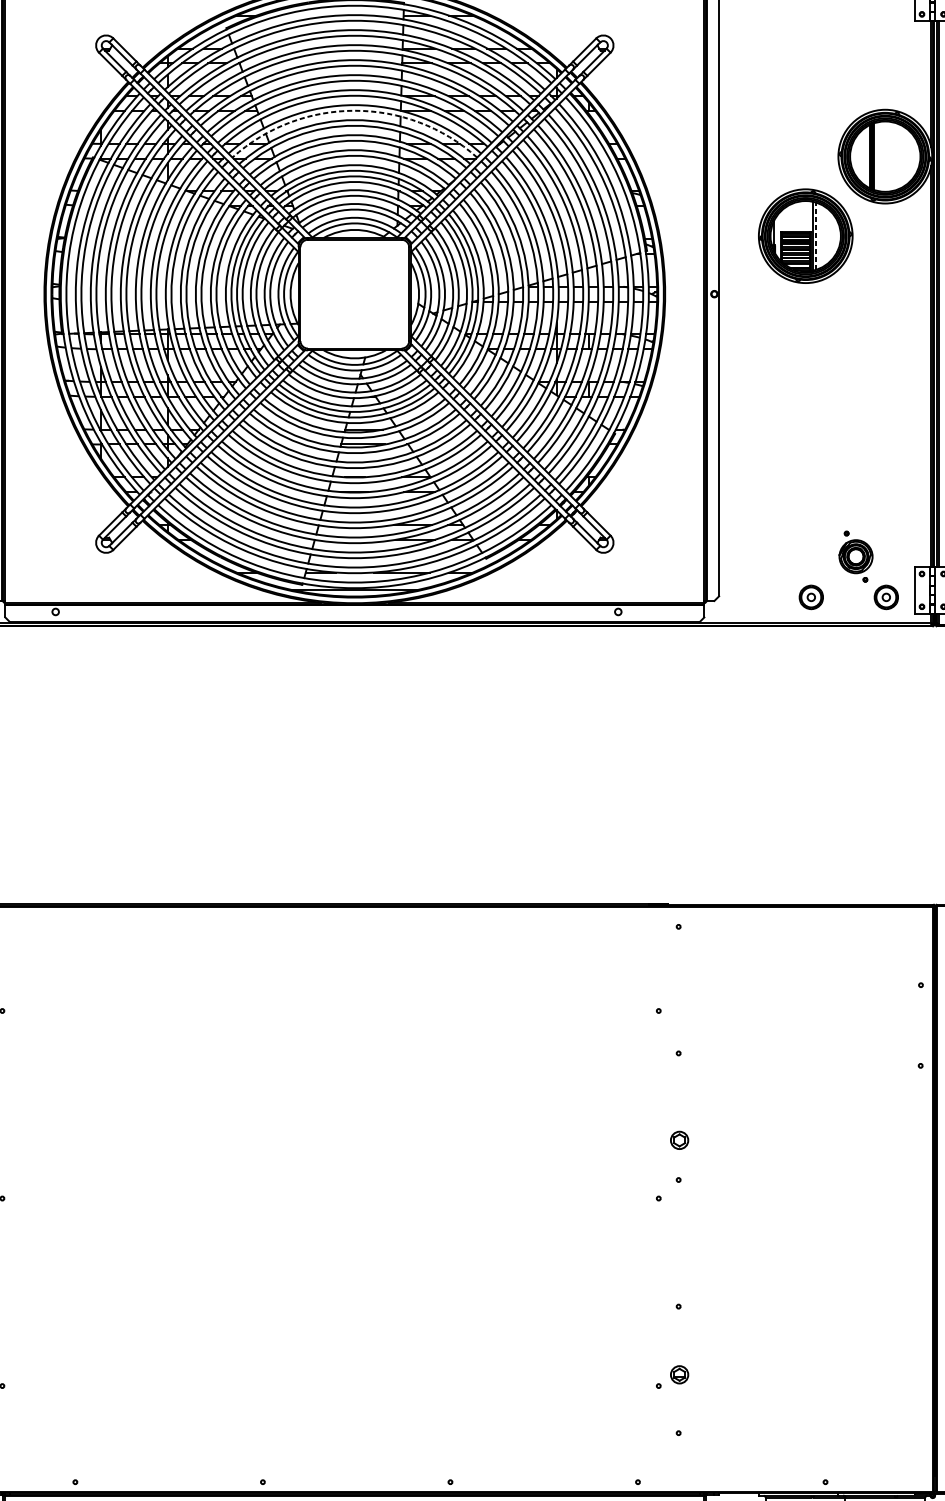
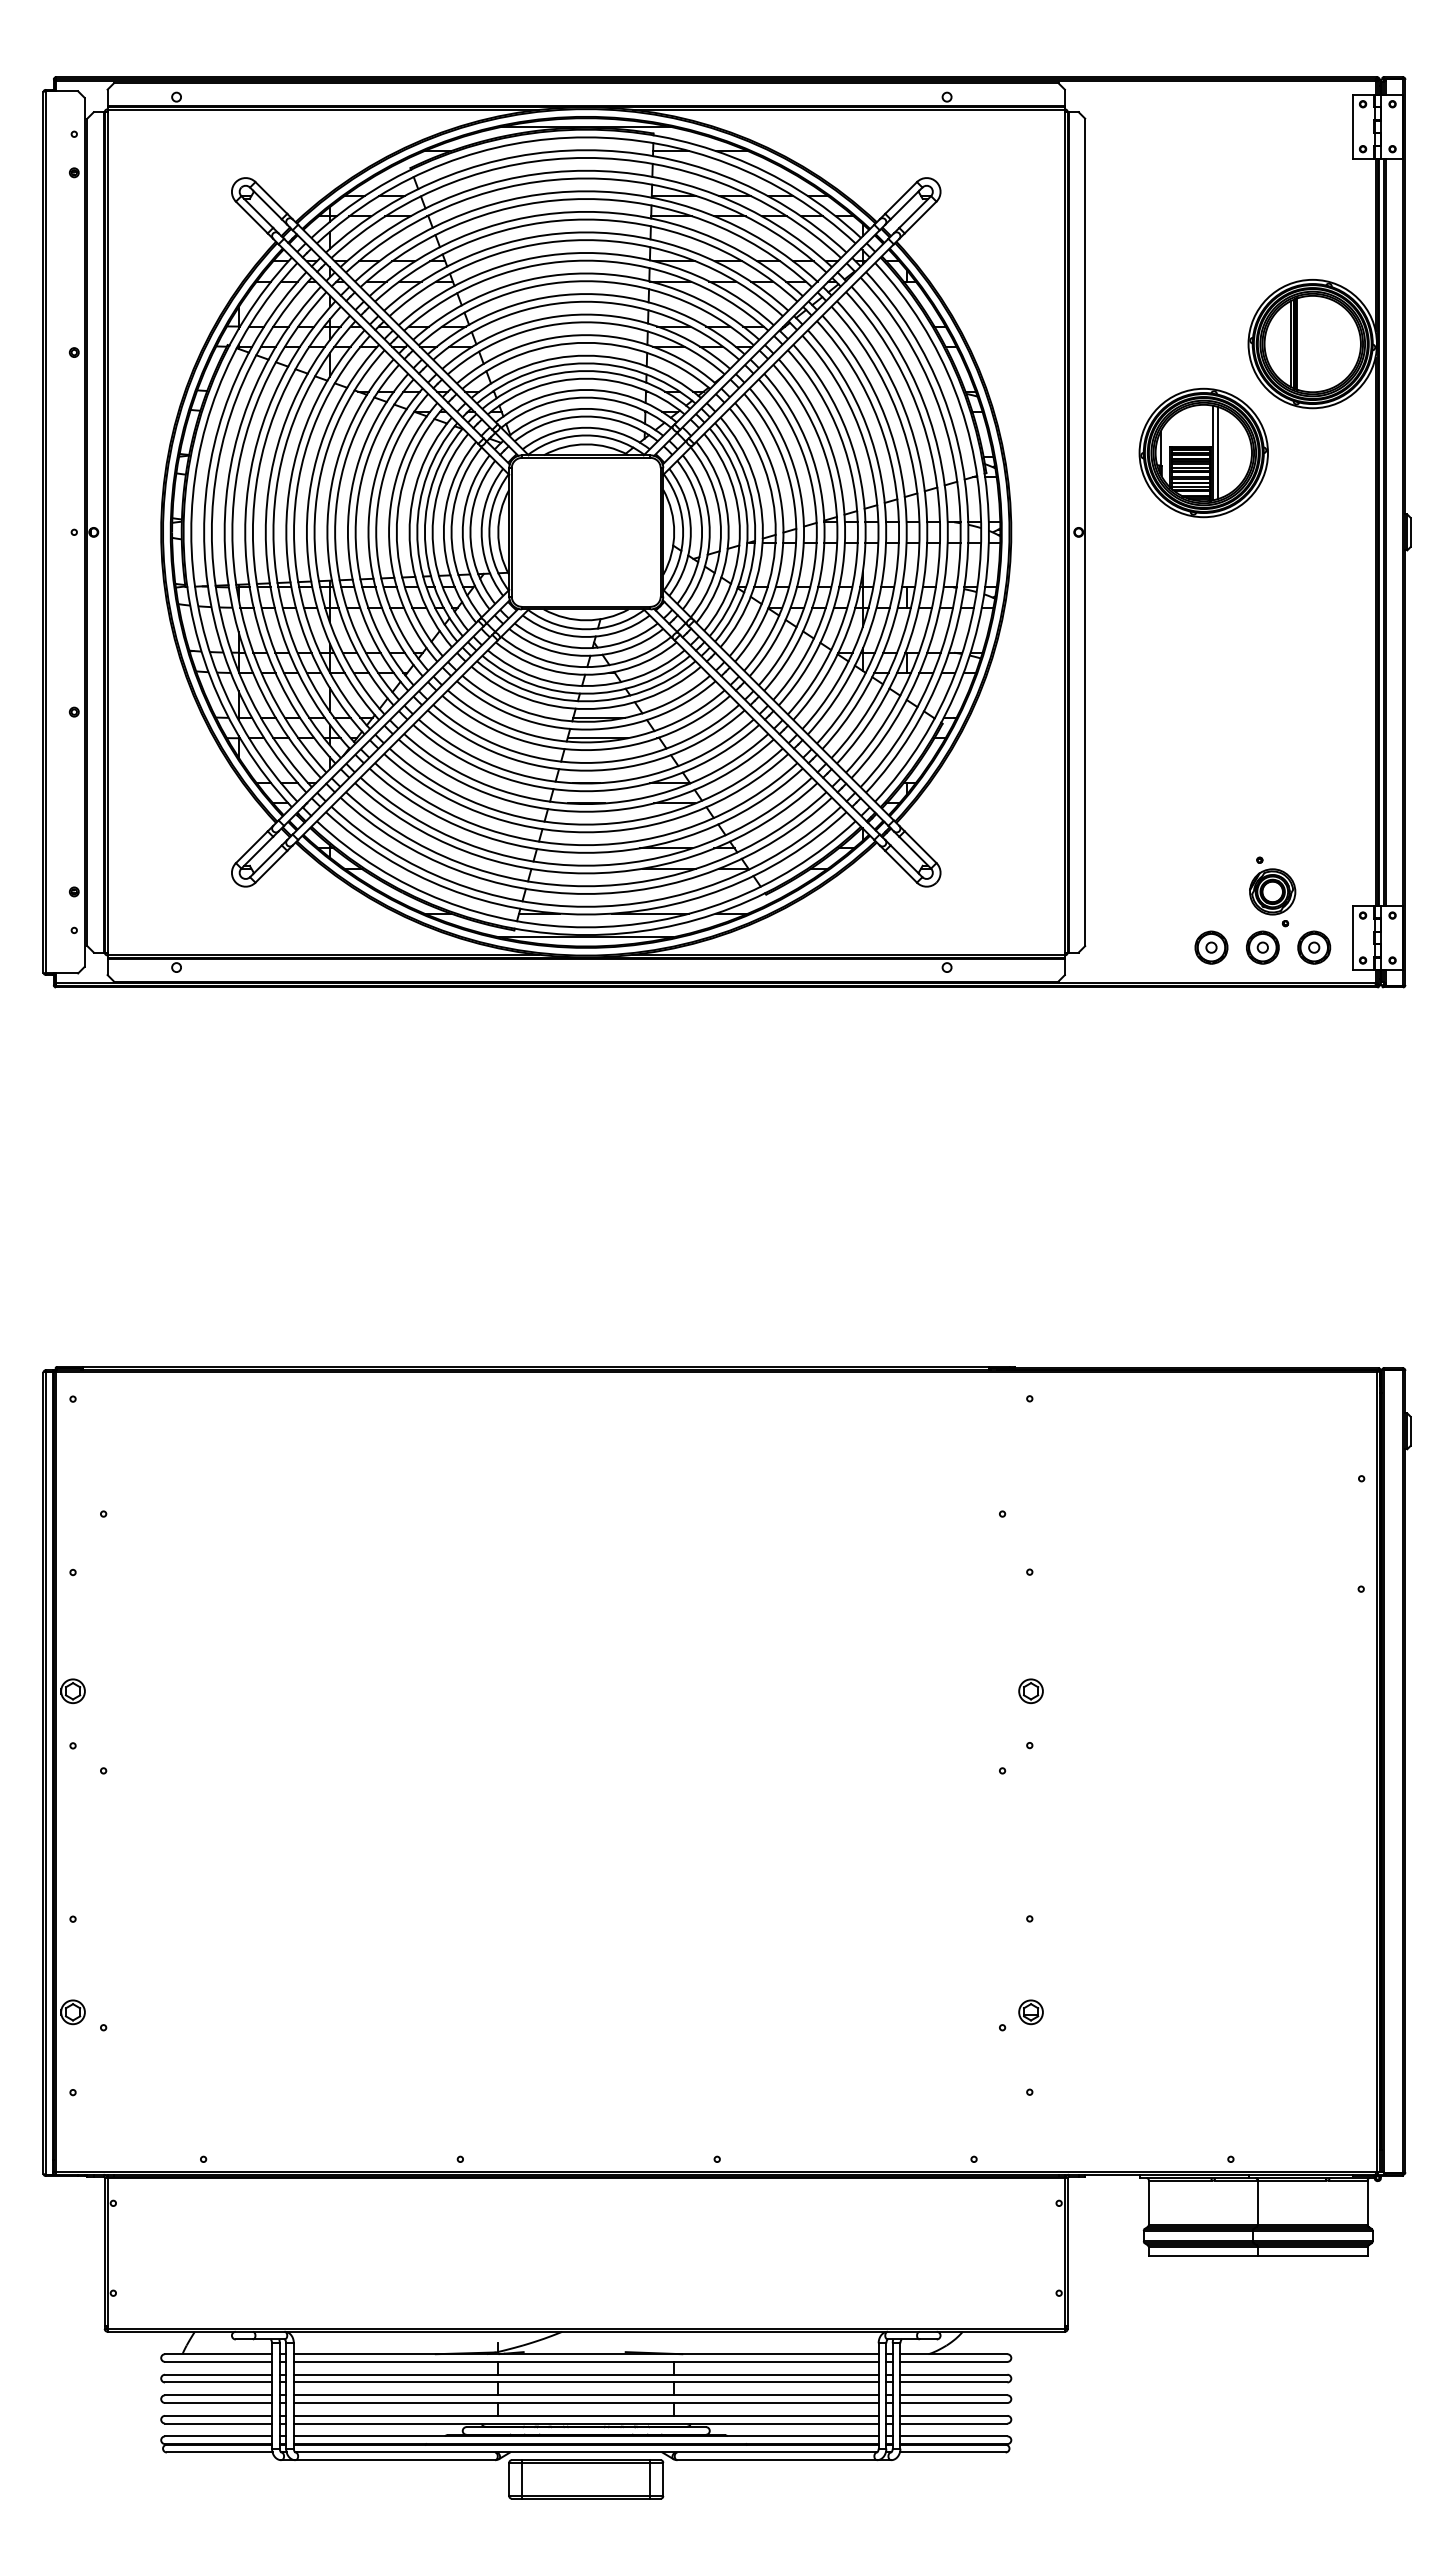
arc: (354, 110) -> (586, 281), dashed -> solid
line: (815, 235) -> (1217, 452), dashed -> solid
part: (848, 597) -> (1262, 947), added

